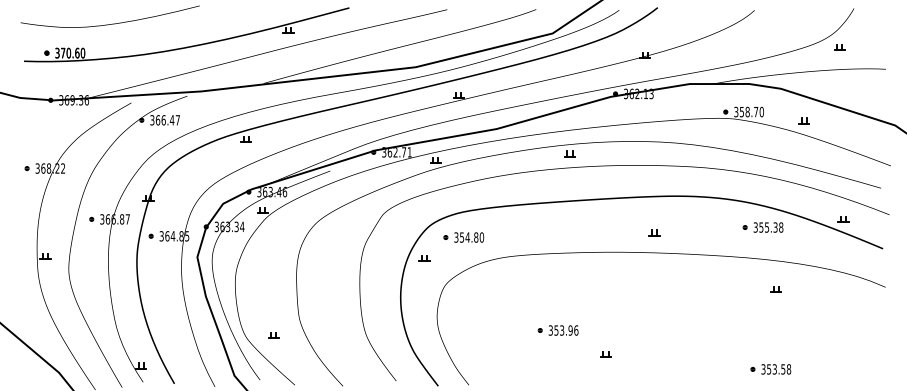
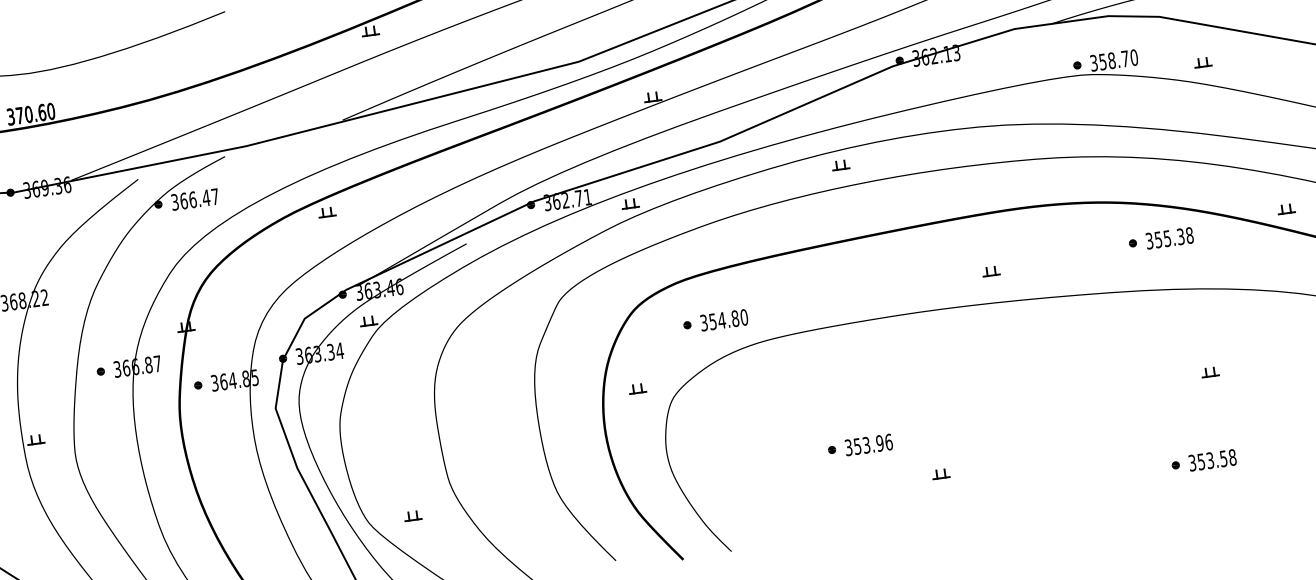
part: (463, 237) -> (715, 321), moved
part: (424, 258) -> (637, 388), moved
part: (775, 289) -> (1209, 372), moved

